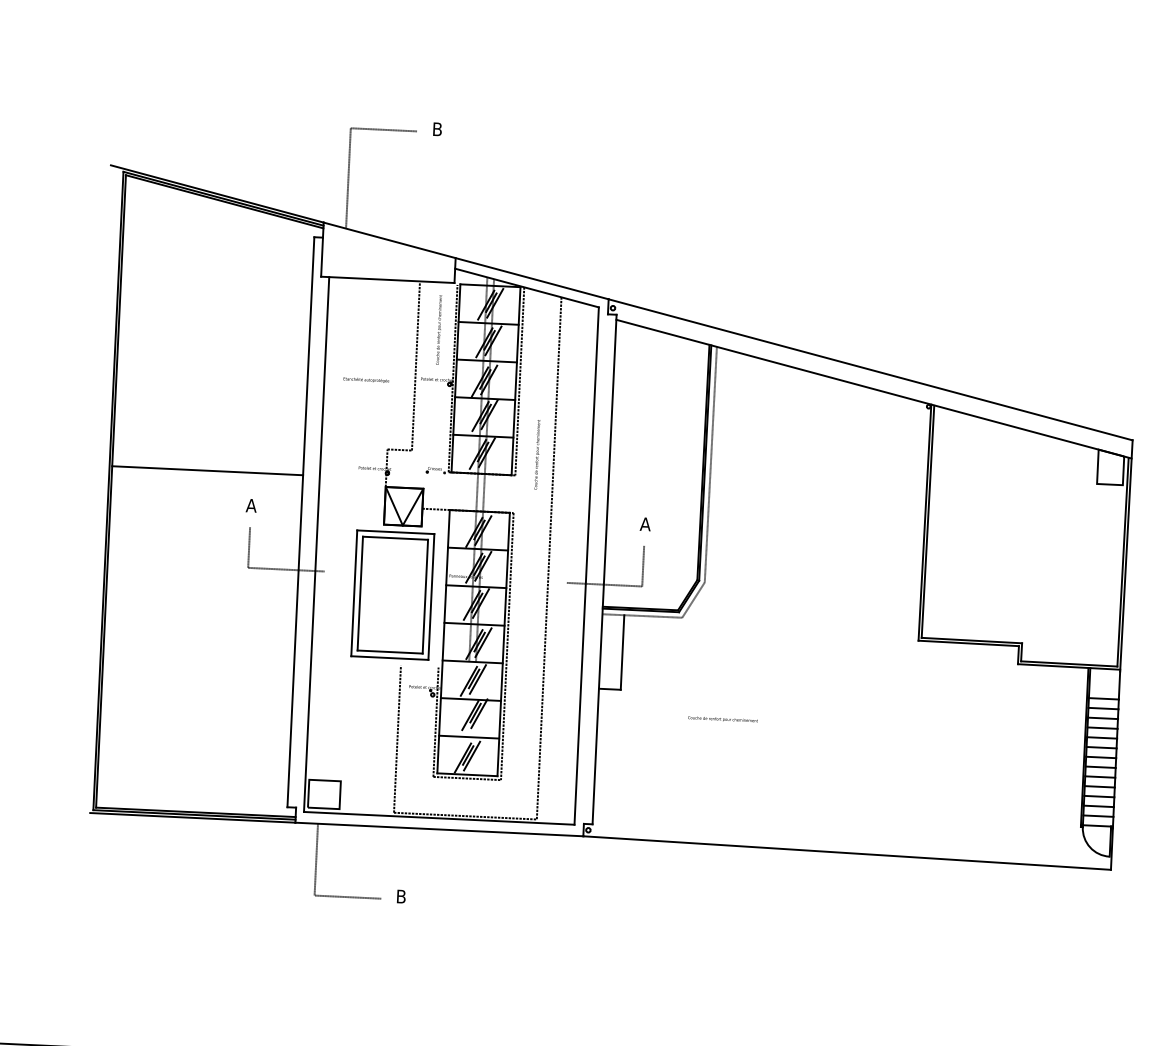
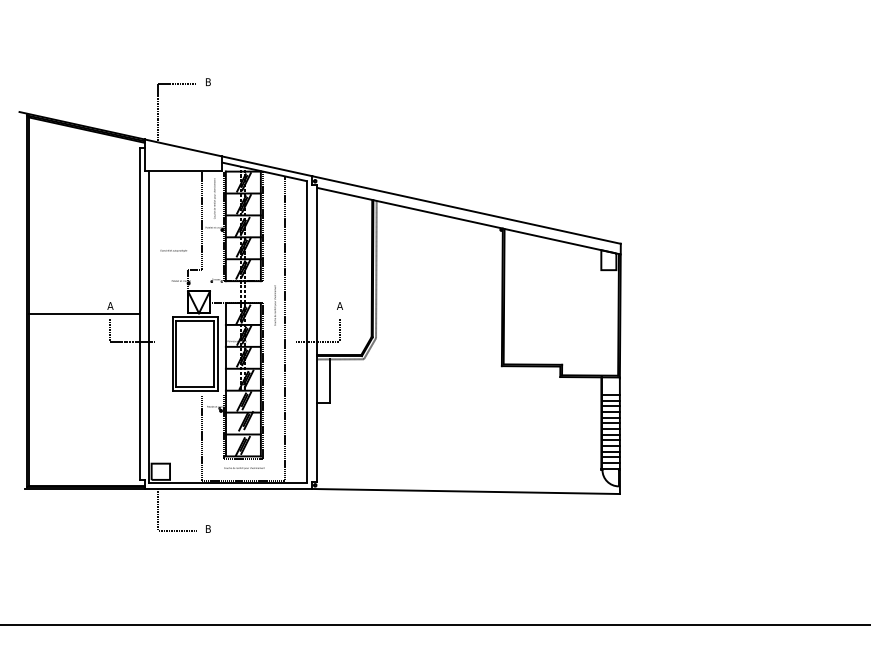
text: (365, 379) -> (173, 250), moved
text: (537, 454) -> (275, 305), moved
line: (206, 470) -> (83, 313), moved
text: (723, 718) -> (244, 467), moved

